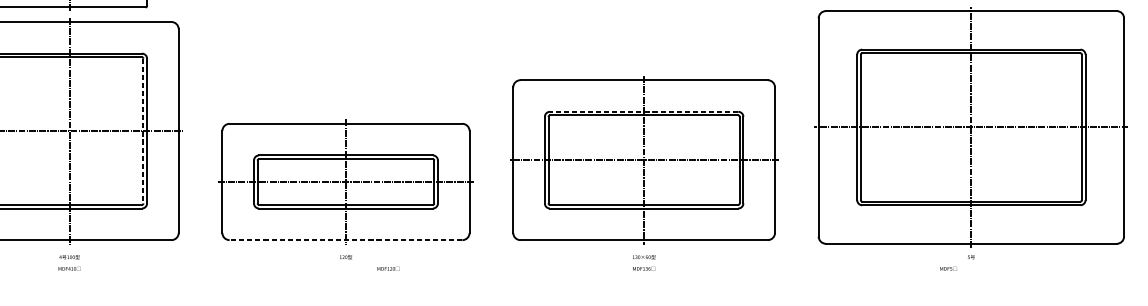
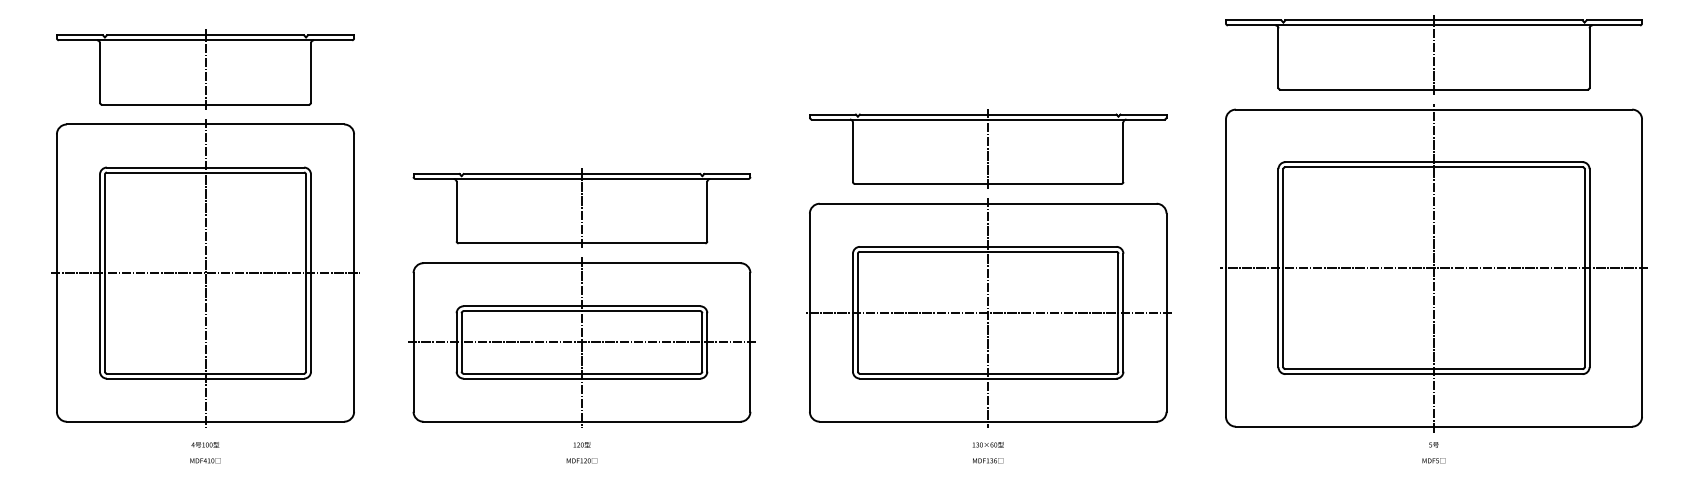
part: (644, 39) -> (988, 148), added
part: (345, 82) -> (581, 207), added
line: (643, 111) -> (987, 246), dashed -> solid
line: (143, 131) -> (306, 273), dashed -> solid
line: (346, 240) -> (582, 421), dashed -> solid
text: (388, 268) -> (581, 460), moved
text: (948, 268) -> (1433, 460), moved

